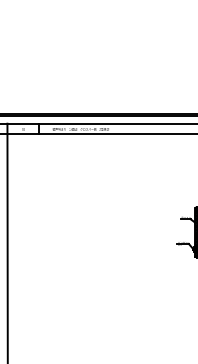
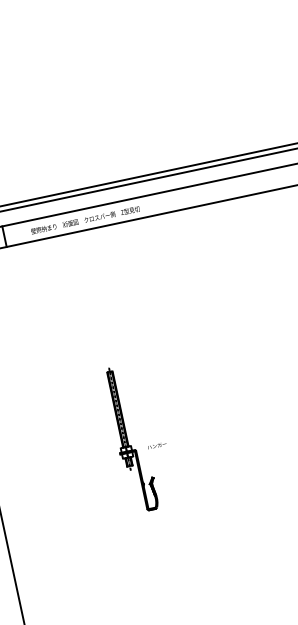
part: (85, 243) -> (140, 437), added

